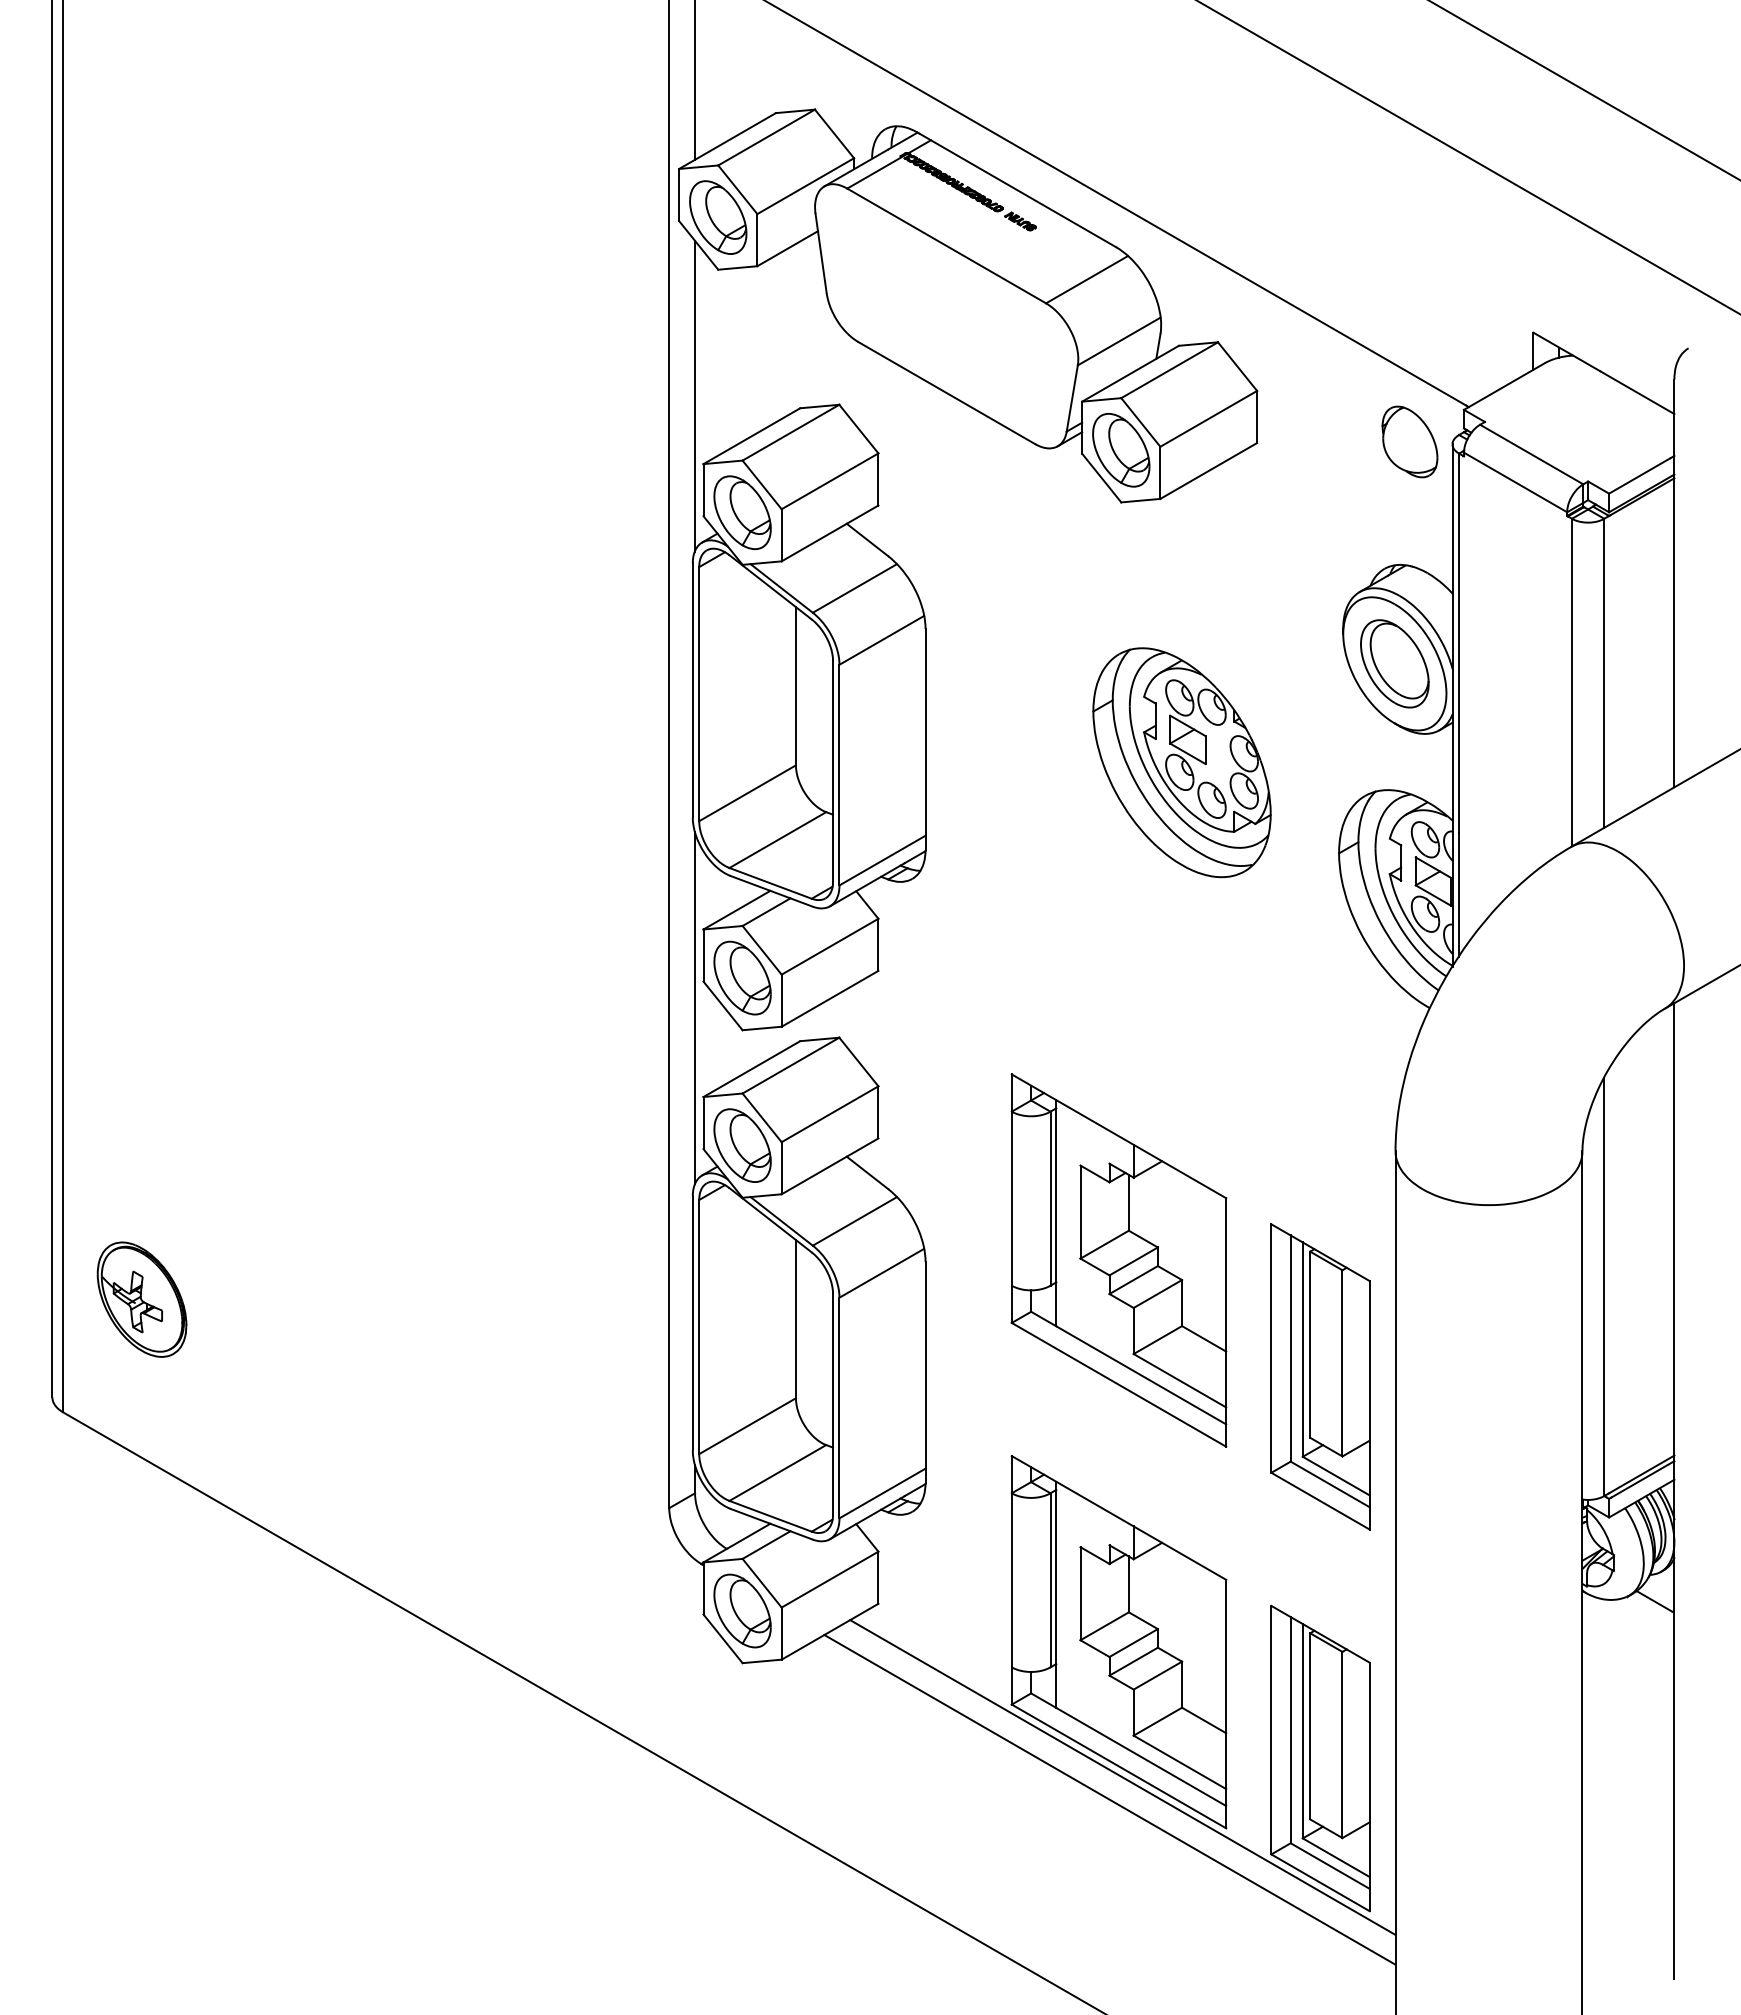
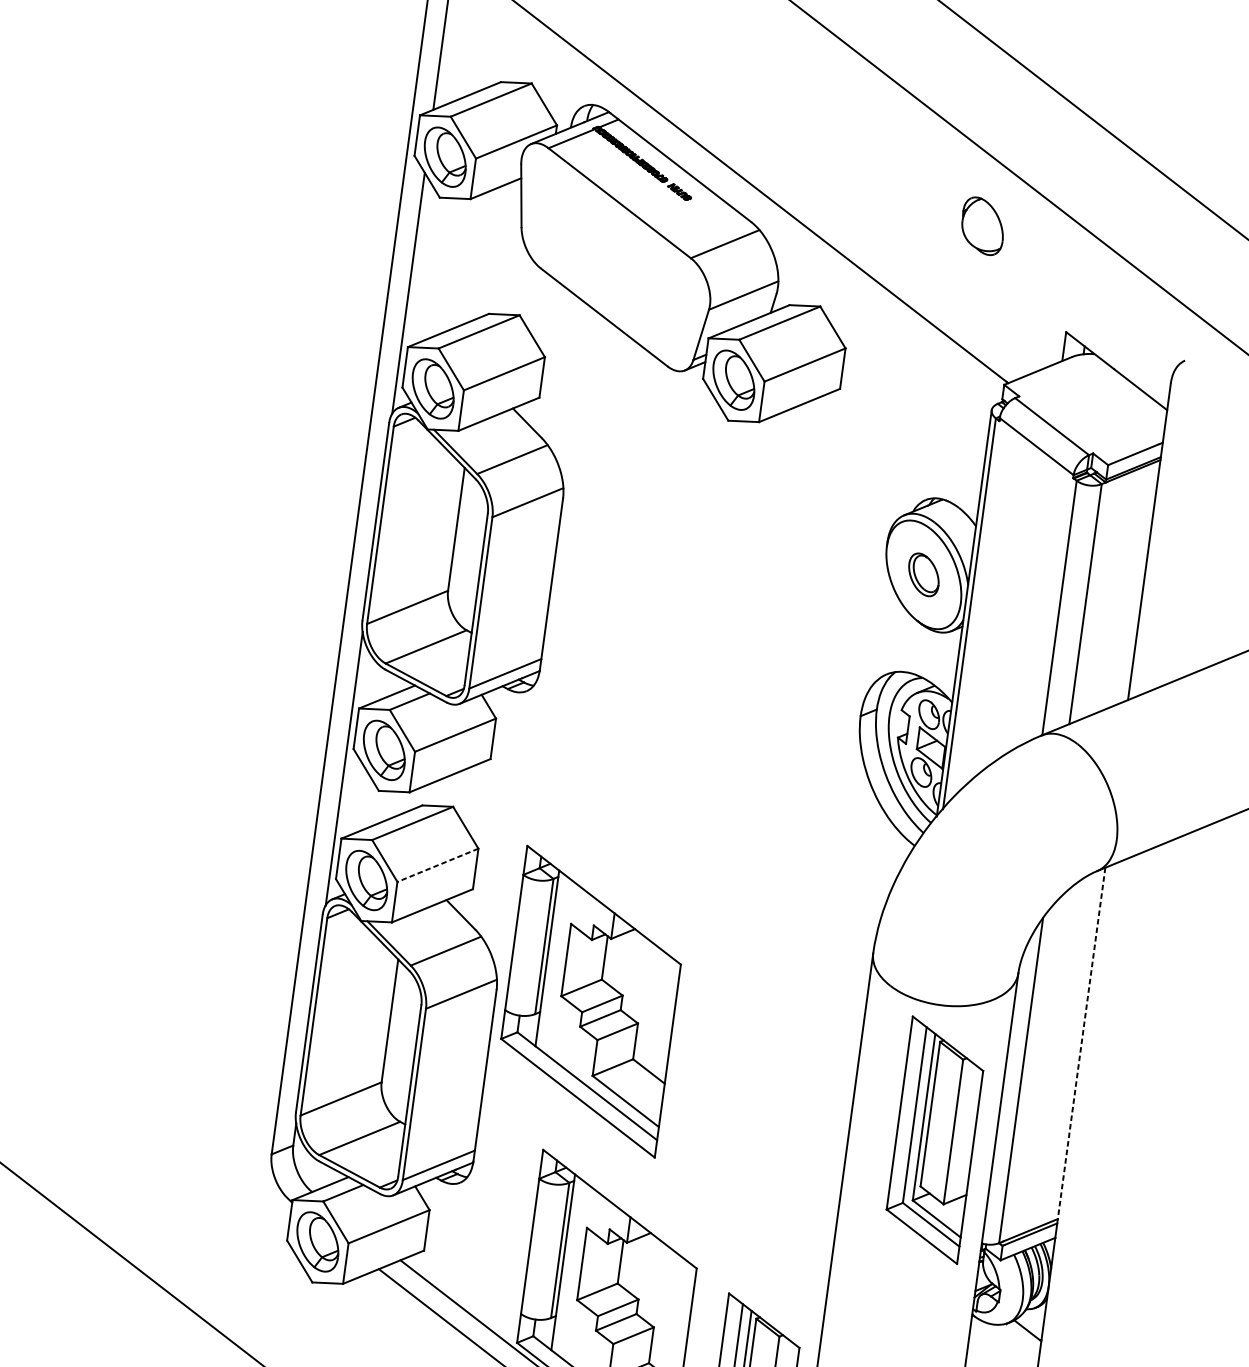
part: (1409, 441) -> (982, 225), moved
part: (1394, 663) -> (923, 574), size x0.6
part: (1181, 762) -> (747, 629), removed
line: (830, 1114) -> (438, 865), solid -> dashed
line: (1674, 1229) -> (1081, 1043), solid -> dashed
part: (1118, 1260) -> (590, 1001), moved
part: (1320, 1376) -> (934, 1139), moved

